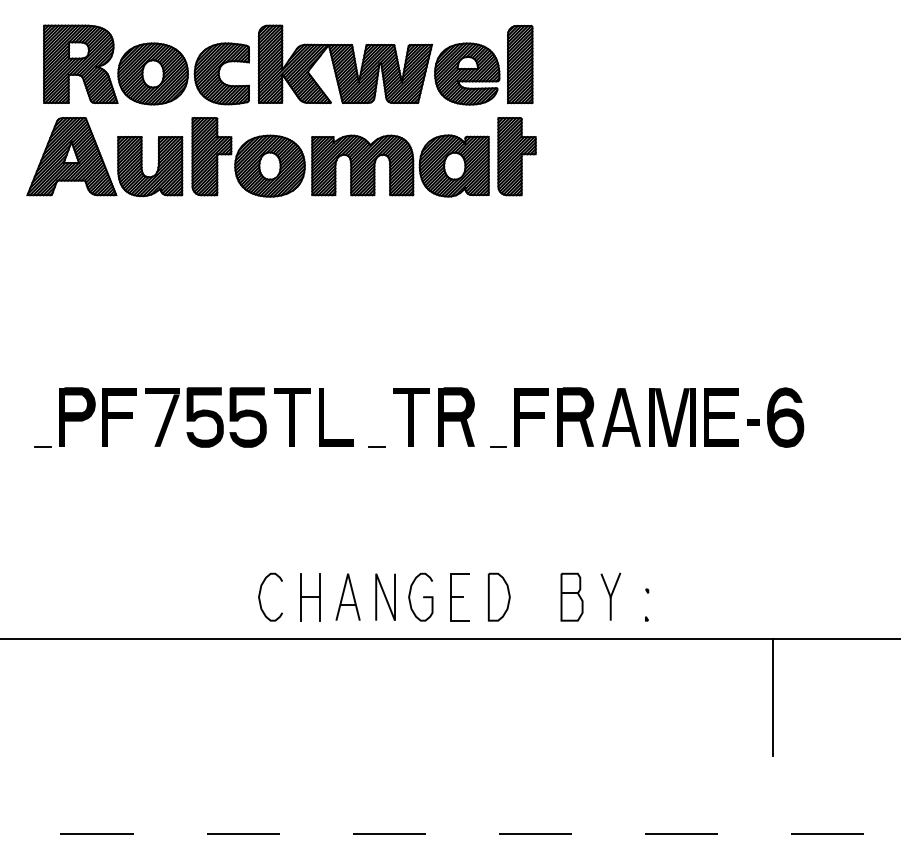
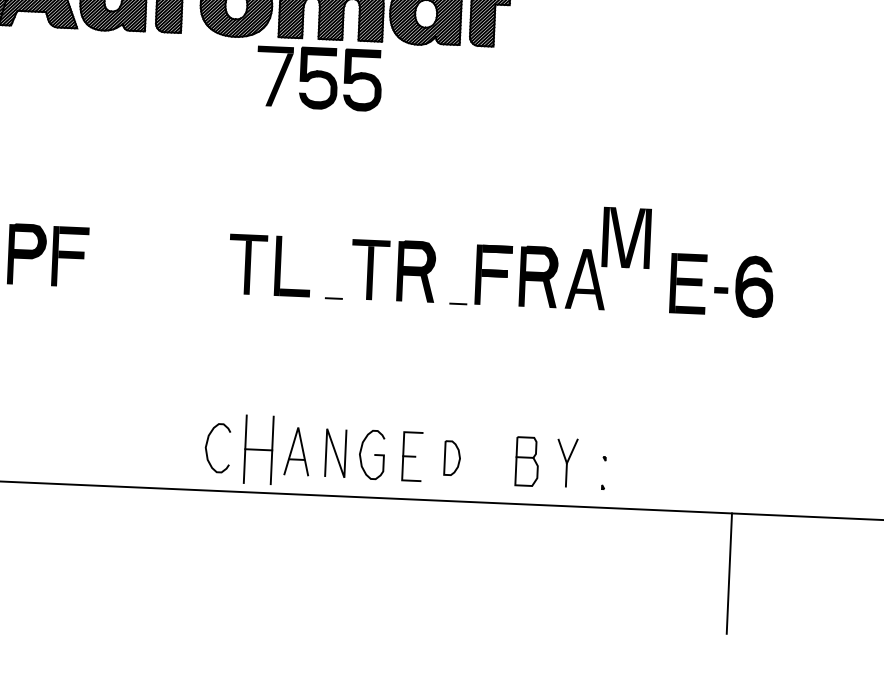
part: (205, 417) -> (319, 78), moved
part: (672, 417) -> (626, 237), moved
part: (498, 596) -> (451, 457), size x0.7
part: (310, 597) -> (258, 450), size x1.4

